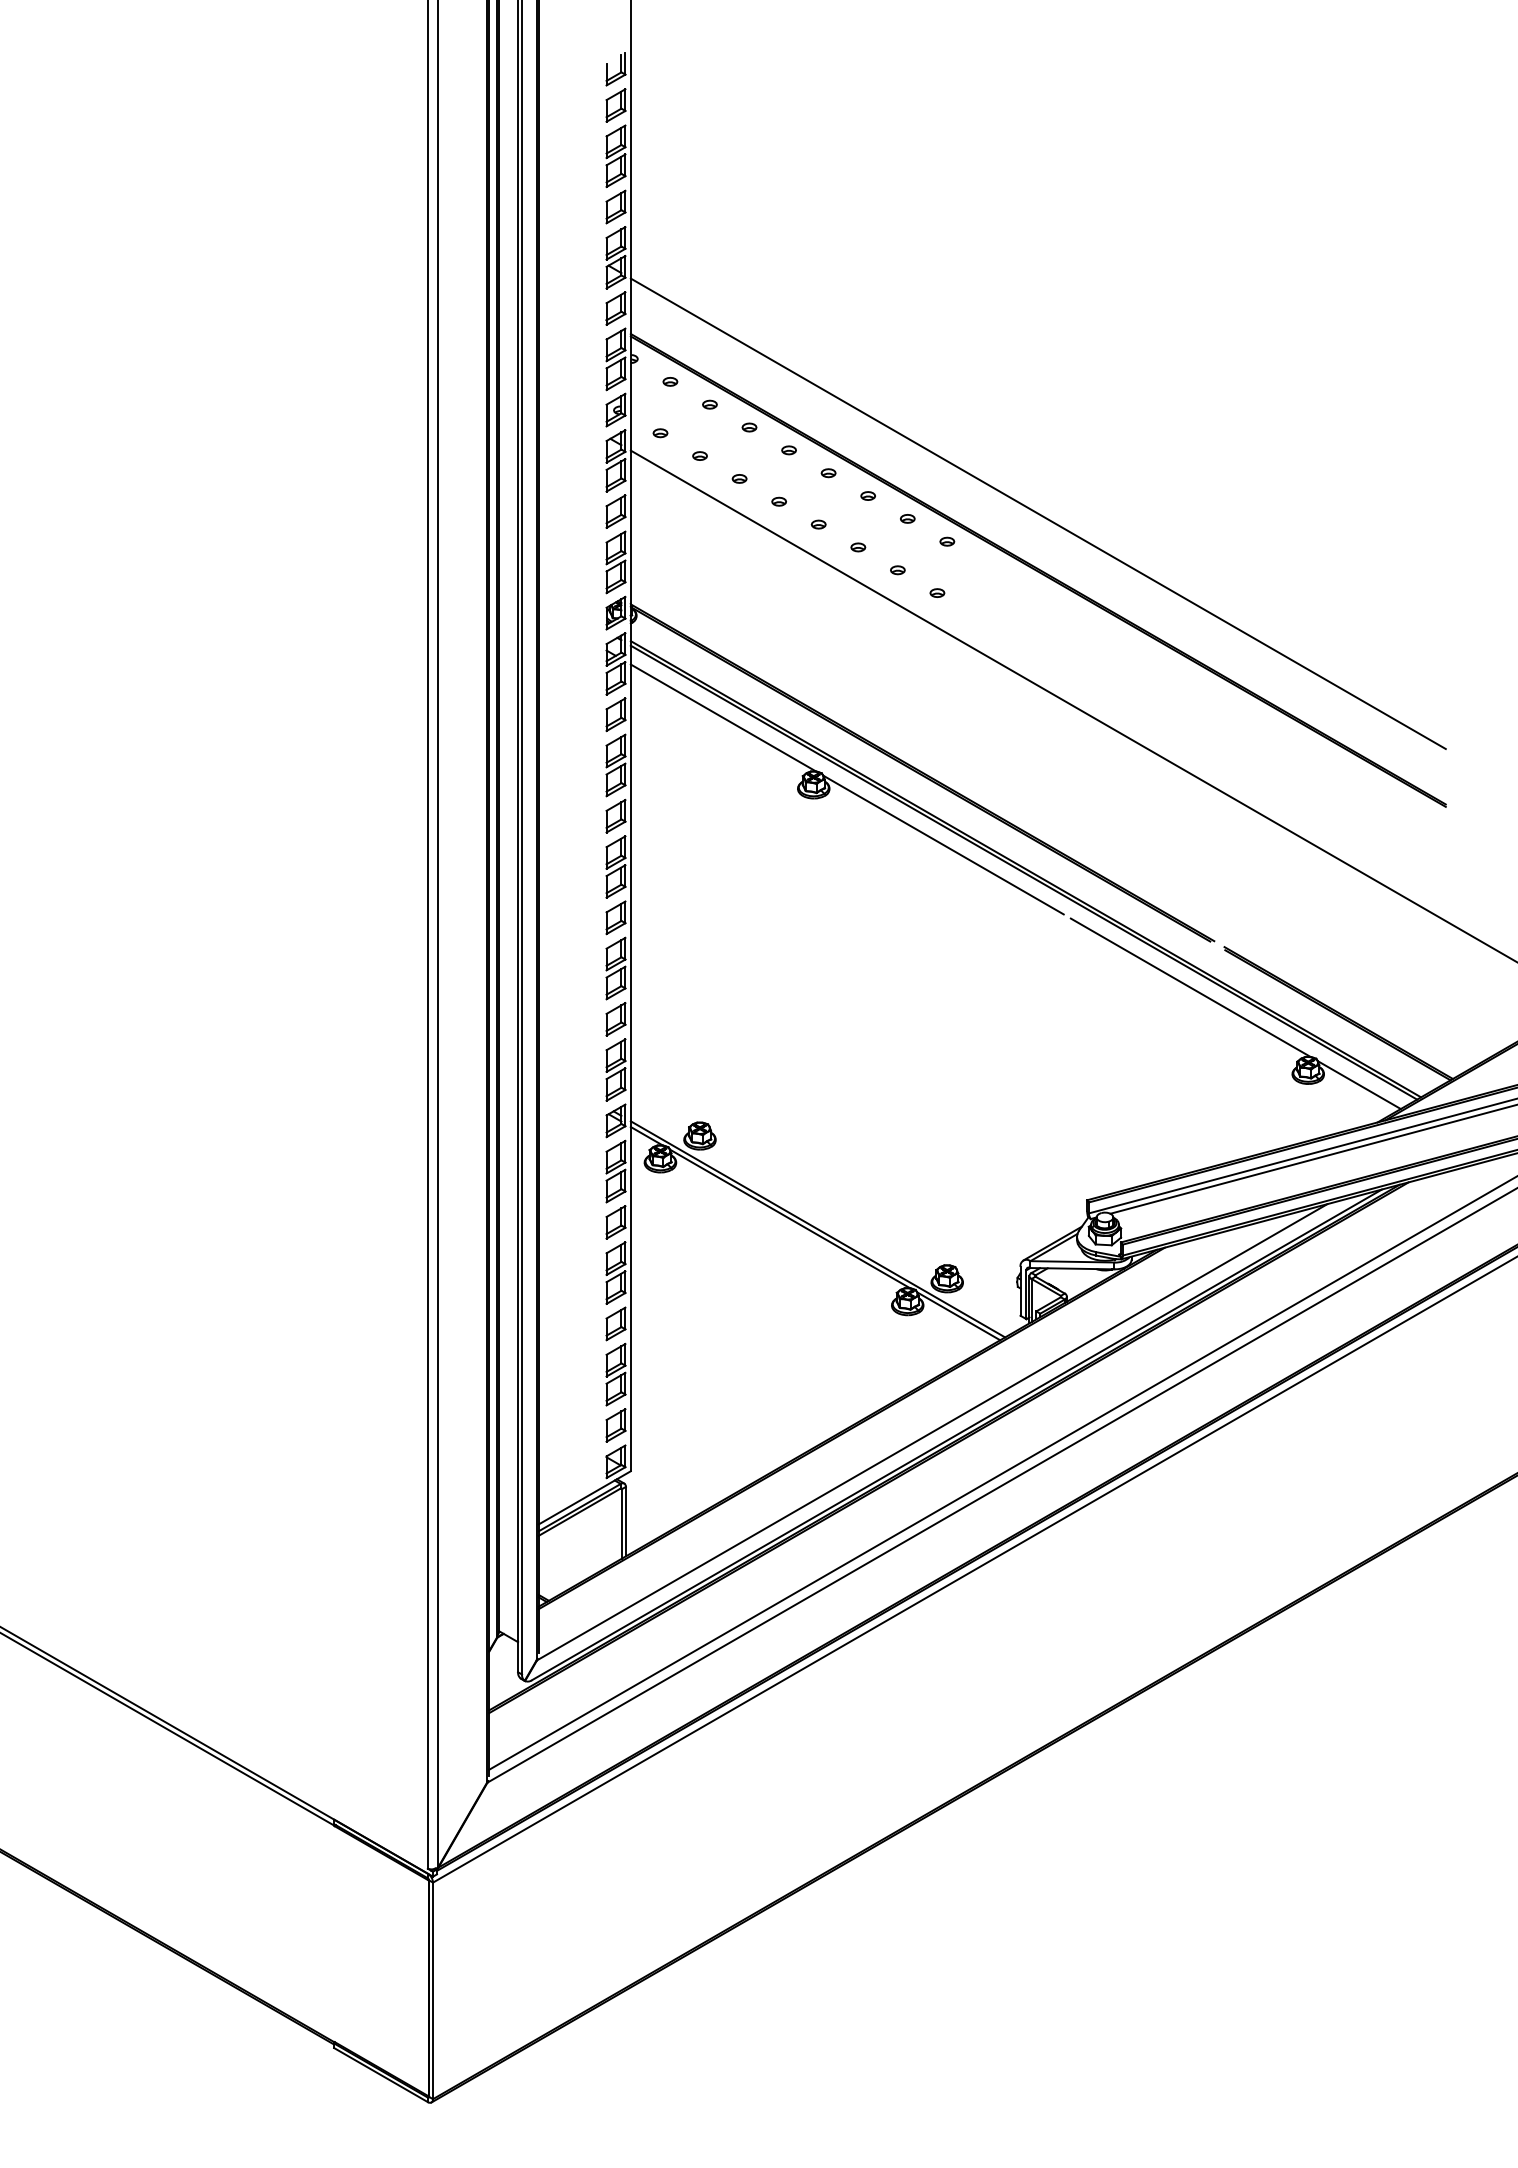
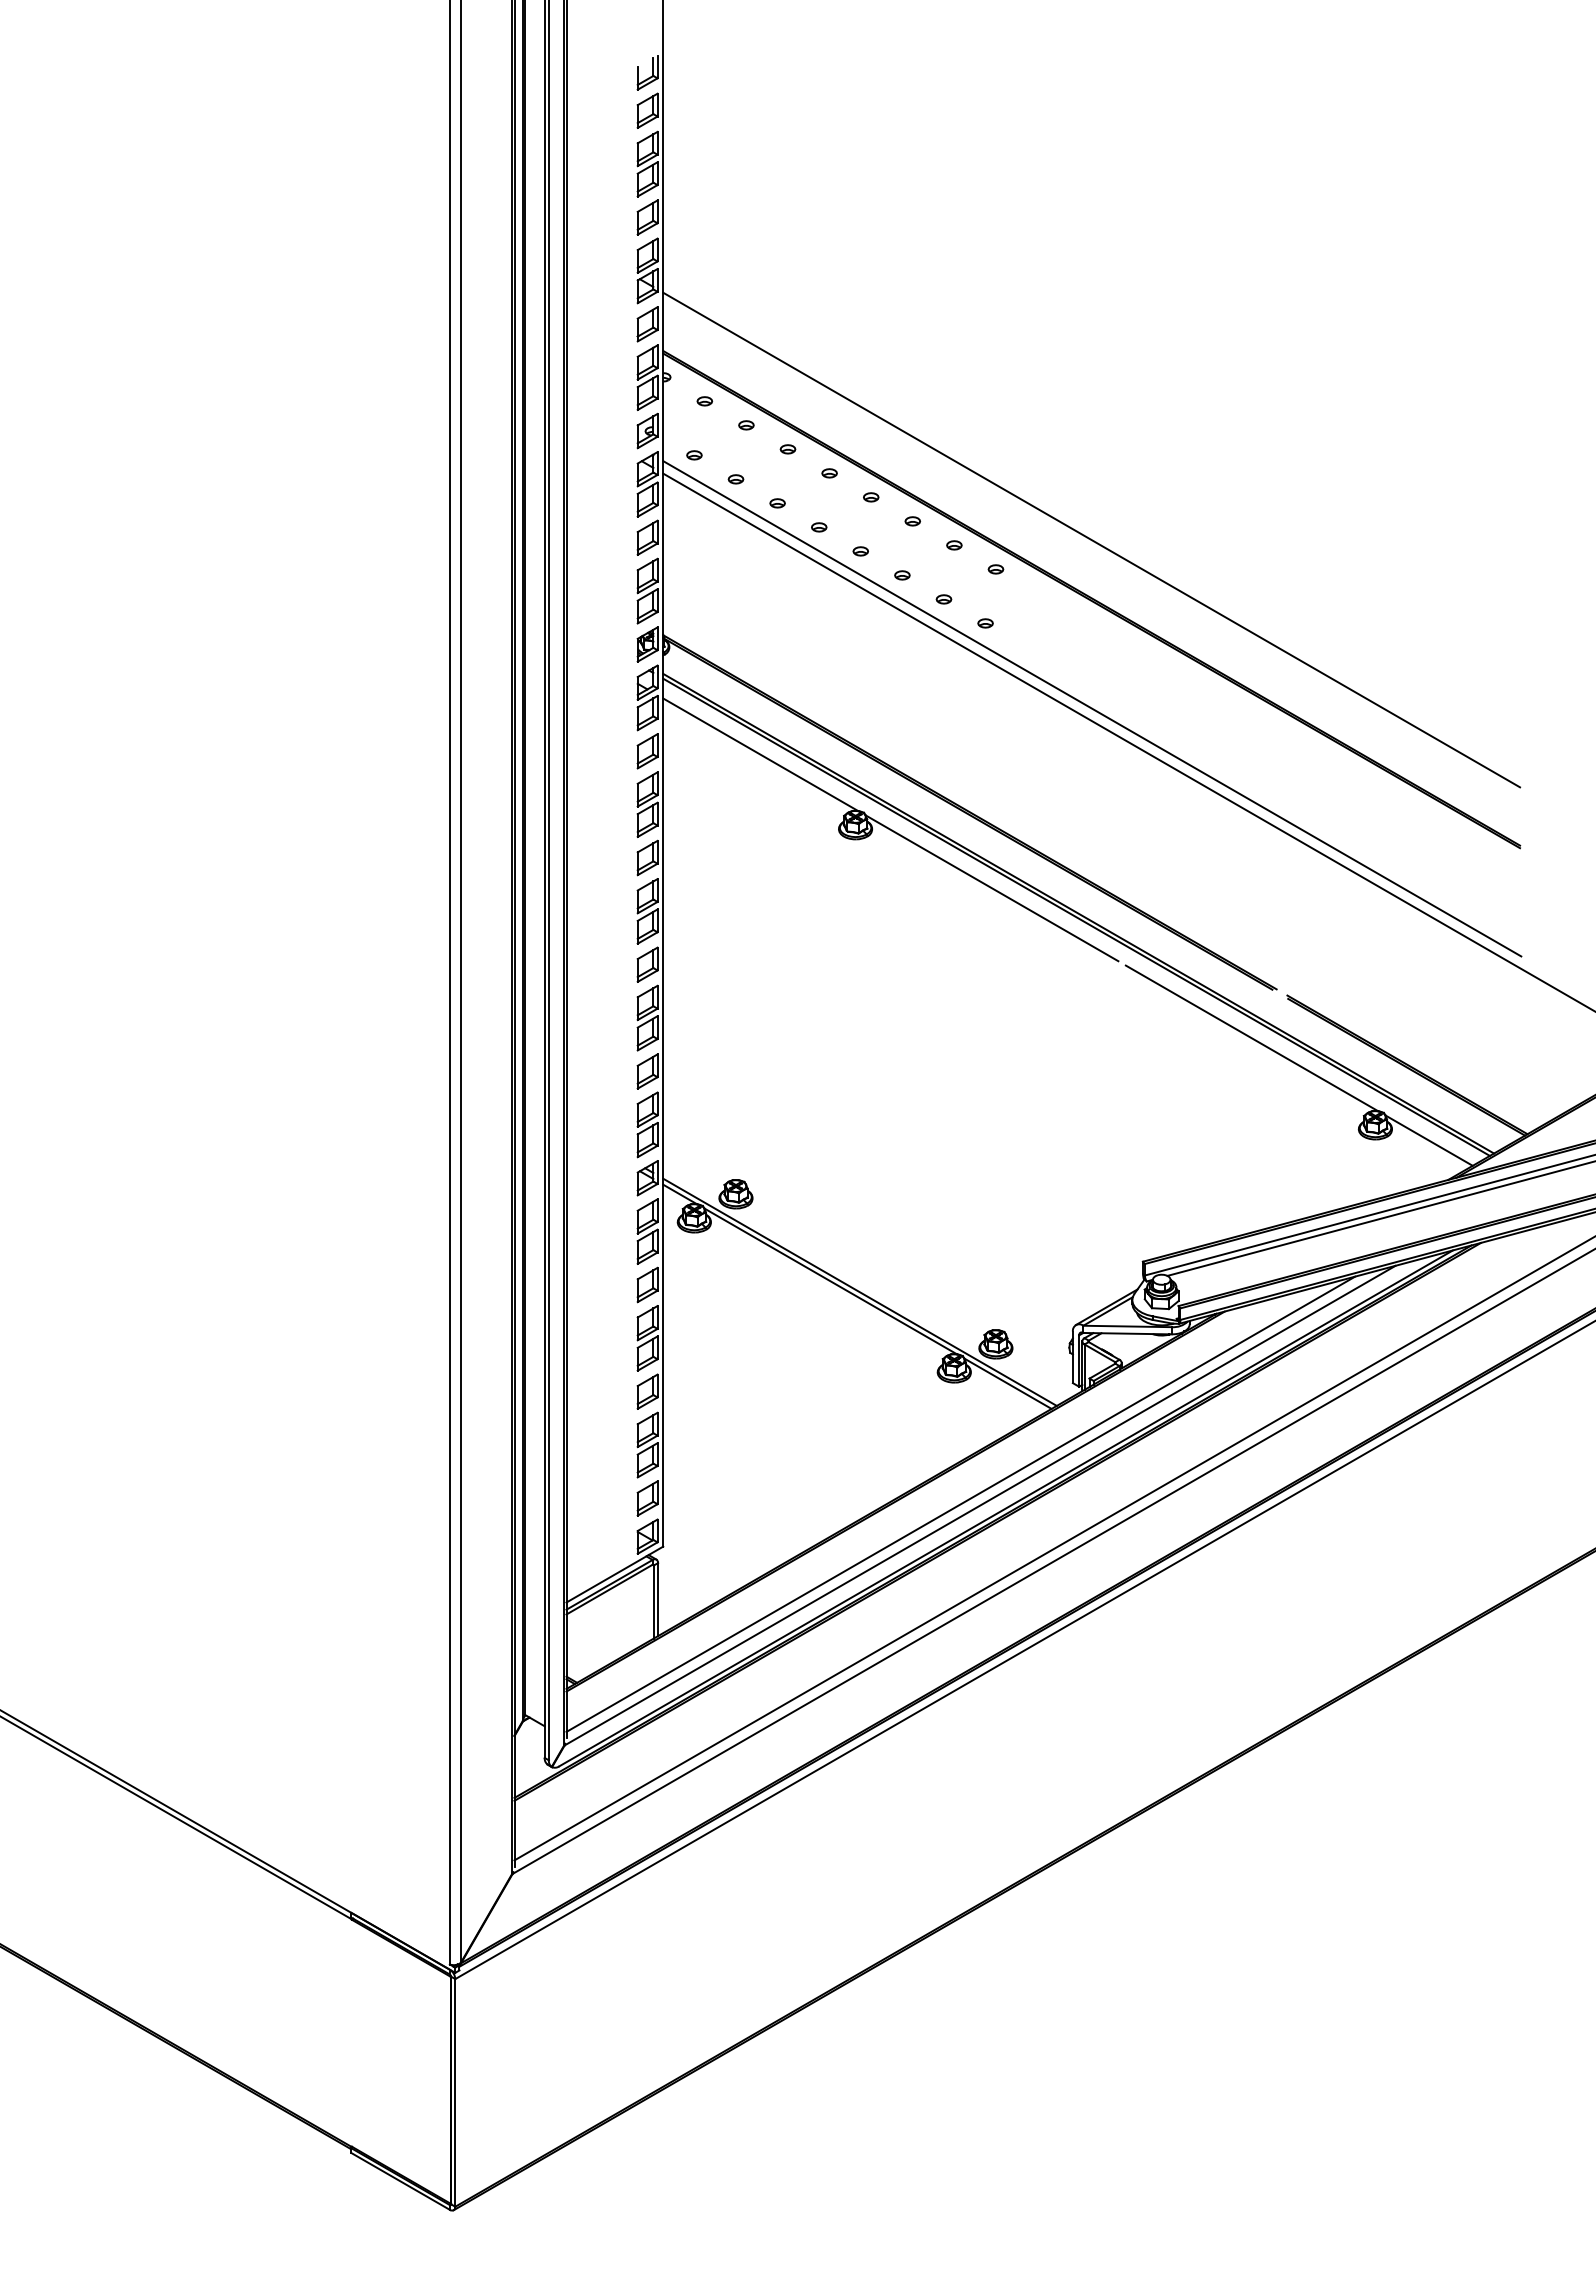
line: (1039, 674) -> (1092, 708), added
line: (913, 1430) -> (960, 1503), added

